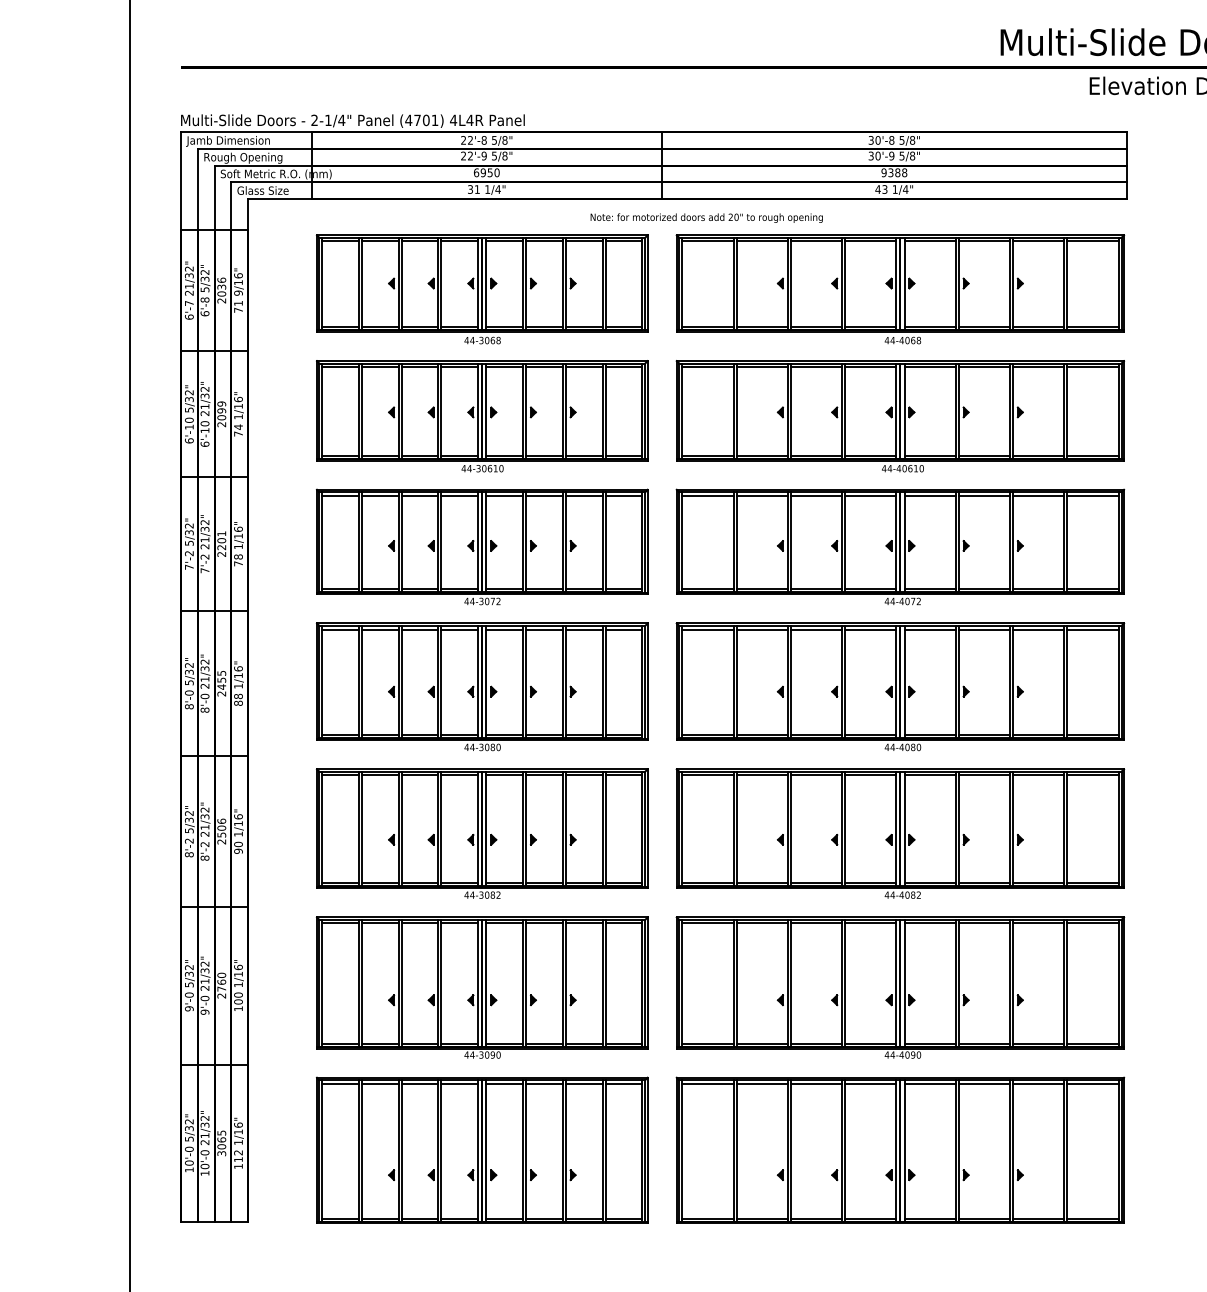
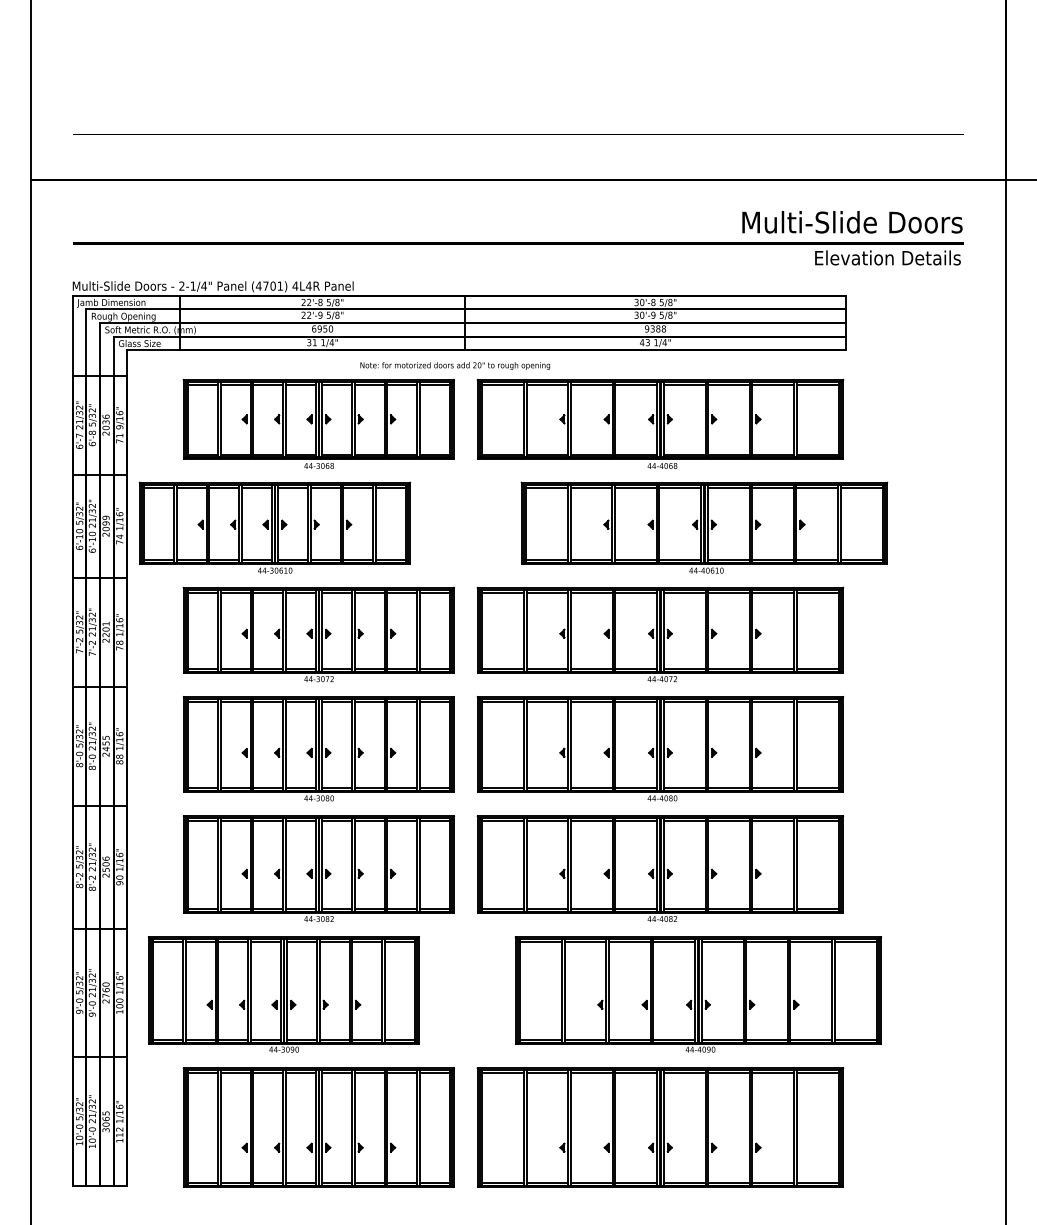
text: (707, 217) -> (455, 365), moved
part: (481, 415) -> (274, 527), moved
part: (900, 415) -> (704, 527), moved
part: (481, 987) -> (283, 994), moved
part: (900, 987) -> (698, 994), moved

